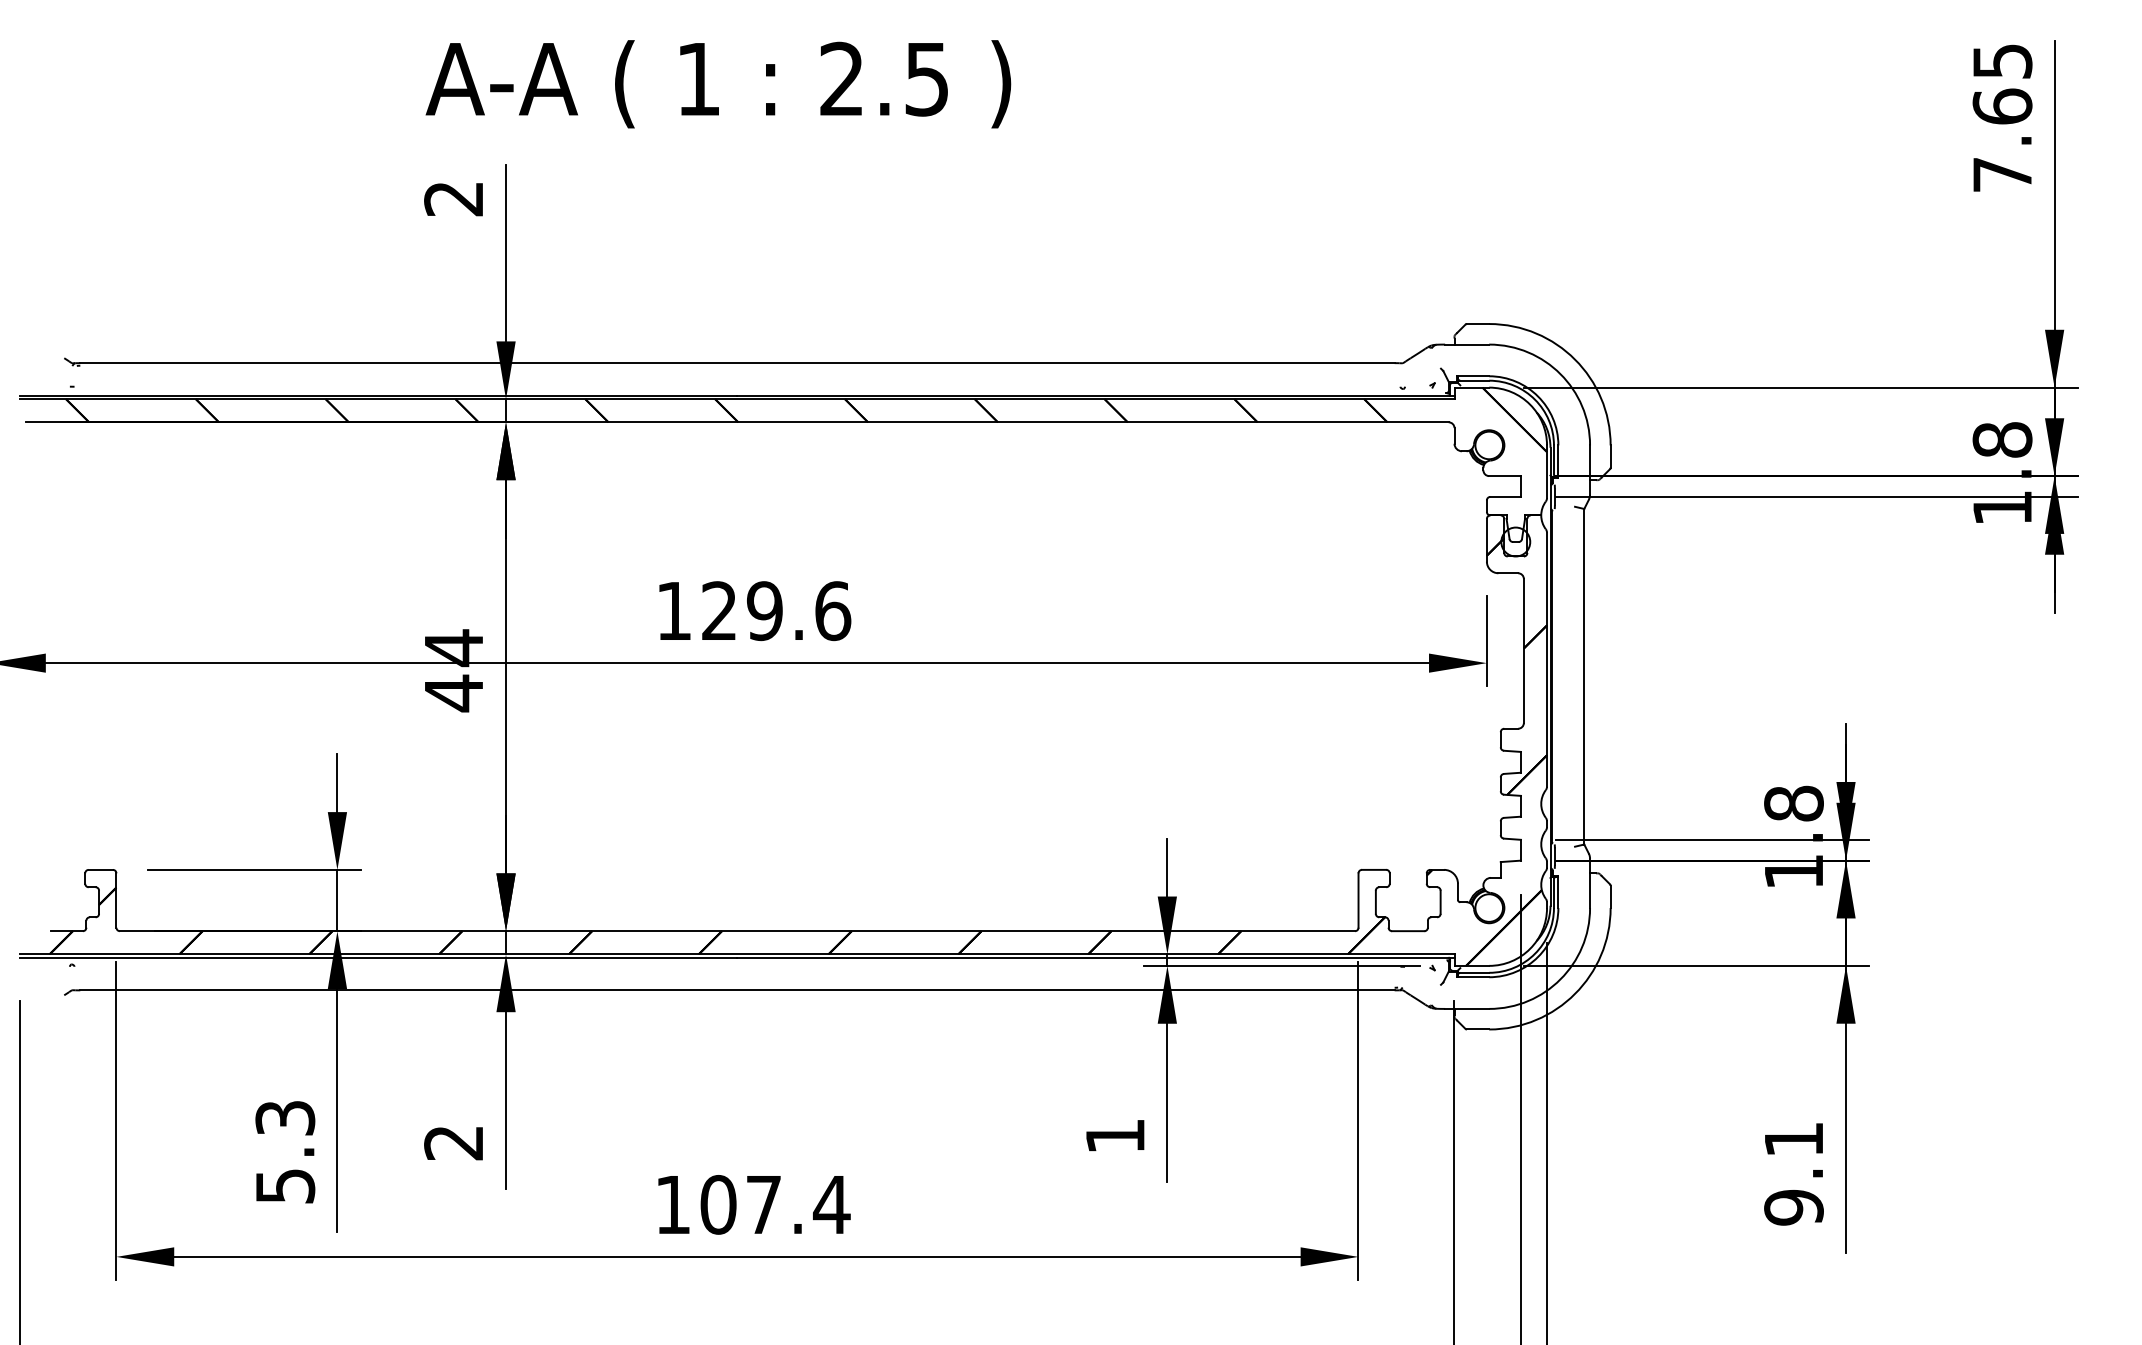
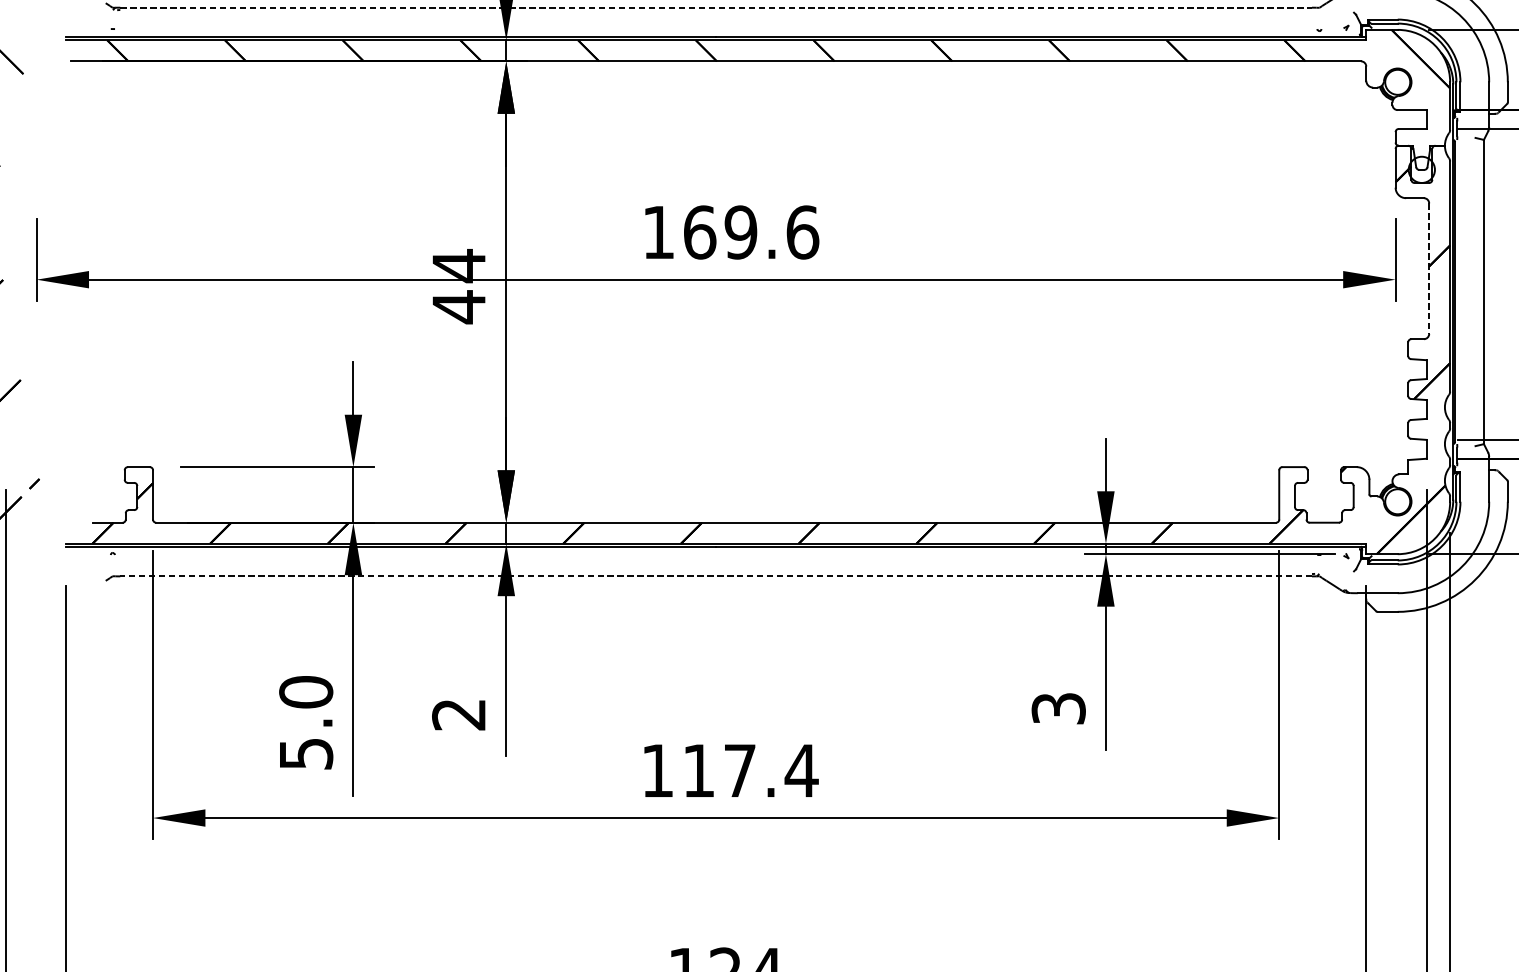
line: (737, 363) -> (716, 8), solid -> dashed
text: (719, 611) -> (699, 232), 129.6 -> 169.6
line: (1523, 651) -> (1428, 269), solid -> dashed
line: (736, 990) -> (715, 576), solid -> dashed
text: (285, 1118) -> (306, 692), 5.3 -> 5.0
text: (1115, 1136) -> (1058, 708), 1 -> 3
text: (718, 1204) -> (698, 770), 107.4 -> 117.4

